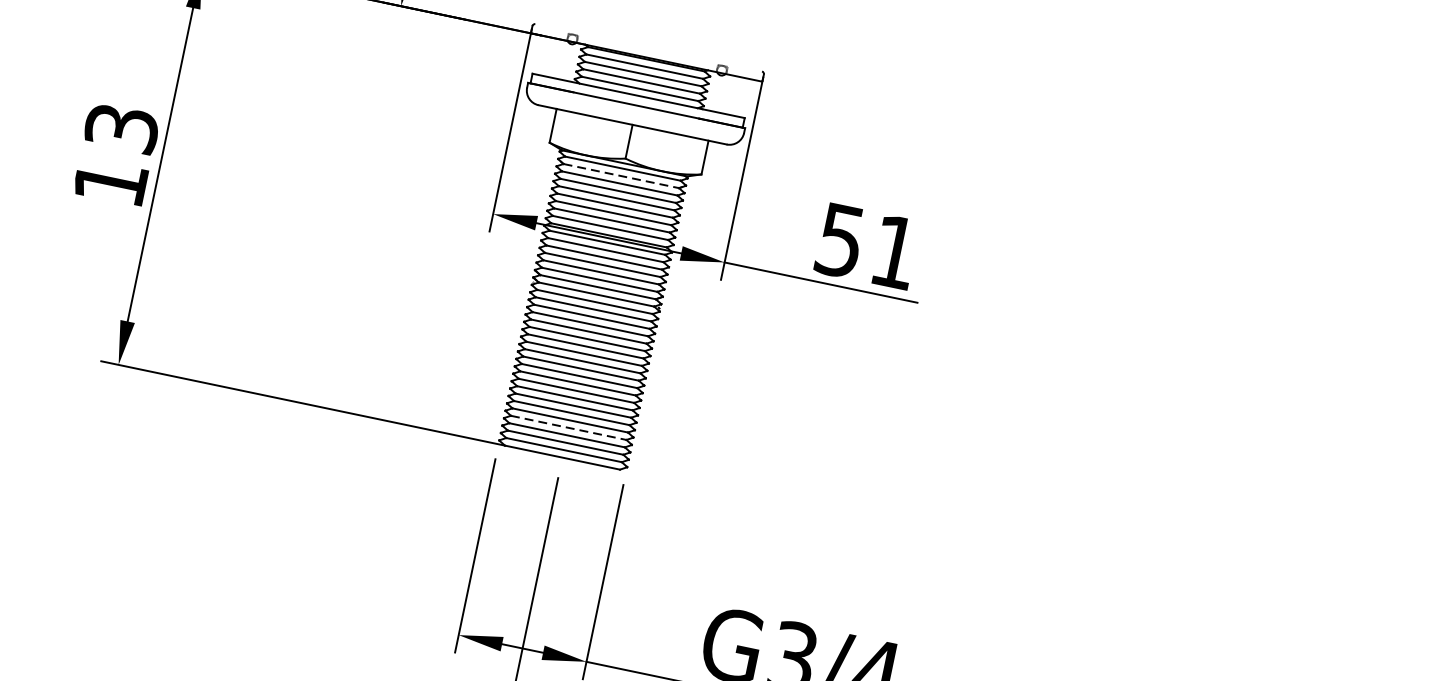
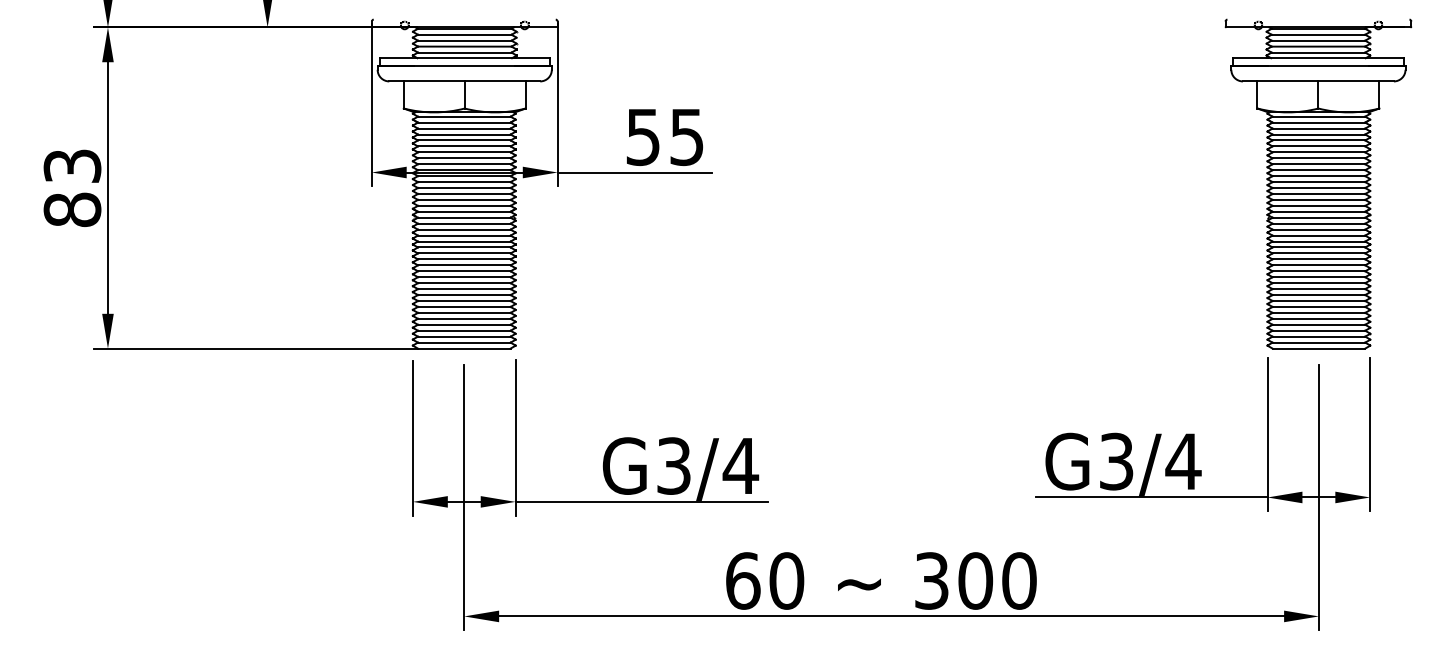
line: (621, 175) -> (464, 122), dashed -> solid
text: (110, 182) -> (72, 209), 13 -> 83
text: (894, 252) -> (686, 137), 51 -> 55
line: (569, 427) -> (464, 324), dashed -> solid

